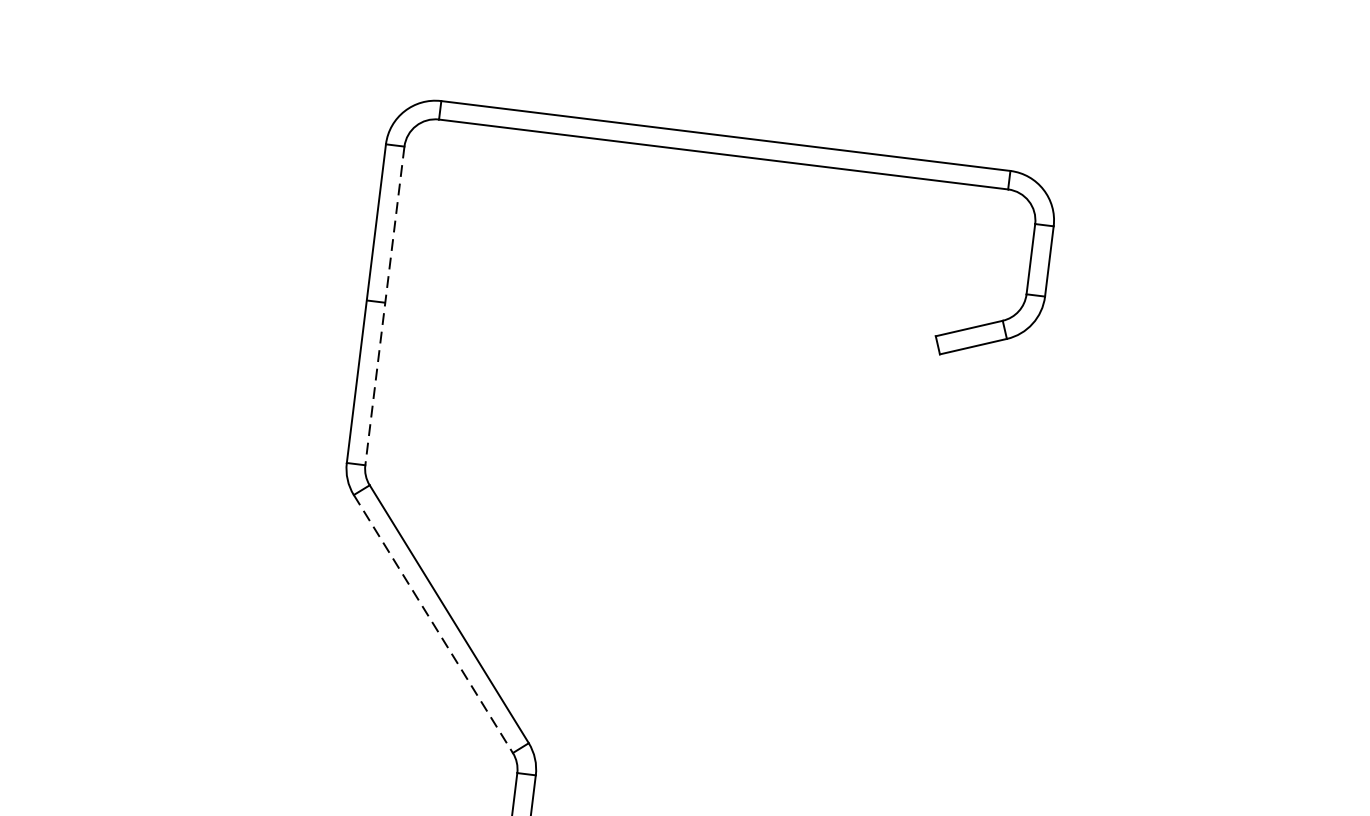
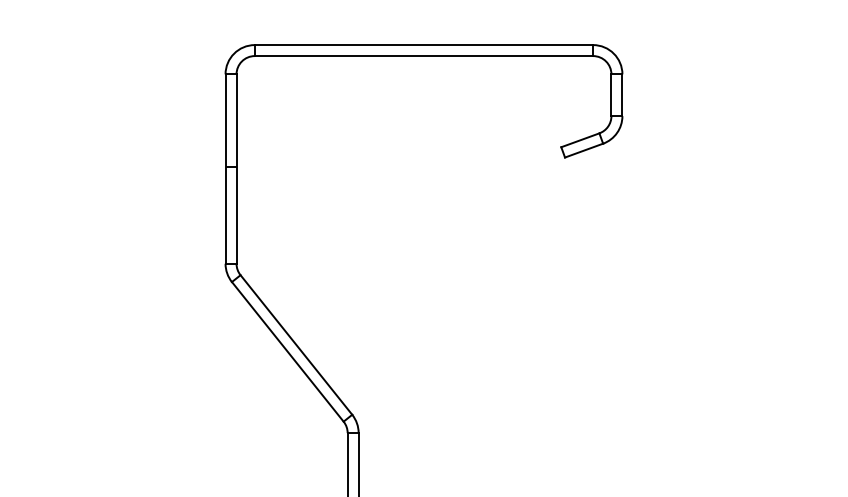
line: (384, 306) -> (236, 169), dashed -> solid
line: (434, 625) -> (288, 352), dashed -> solid

